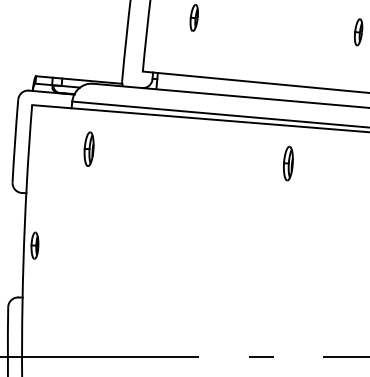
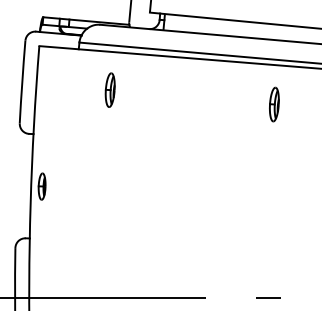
part: (88, 148) -> (109, 89), moved
part: (288, 163) -> (274, 104), moved

